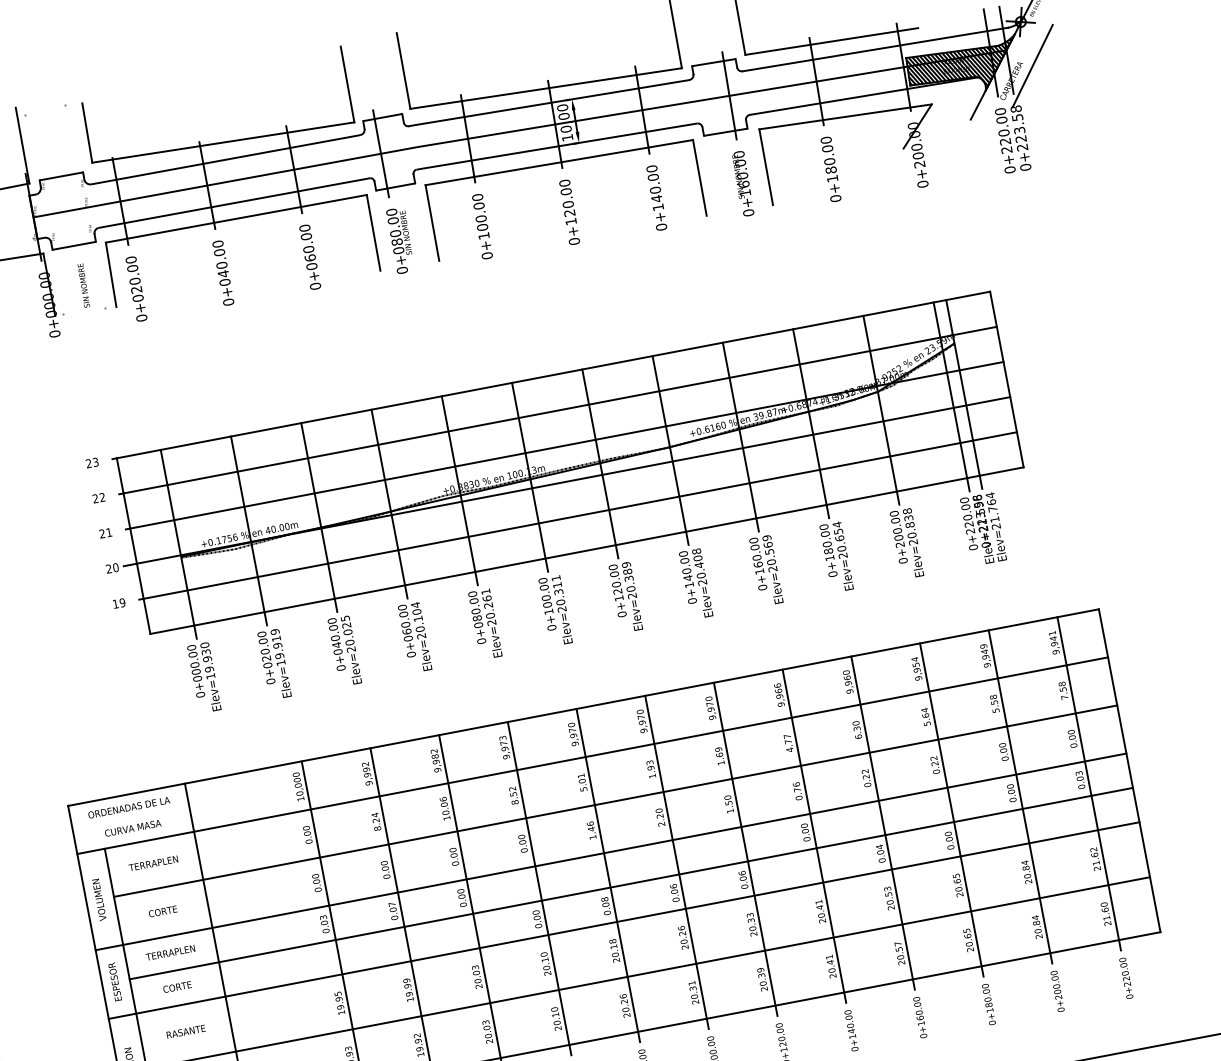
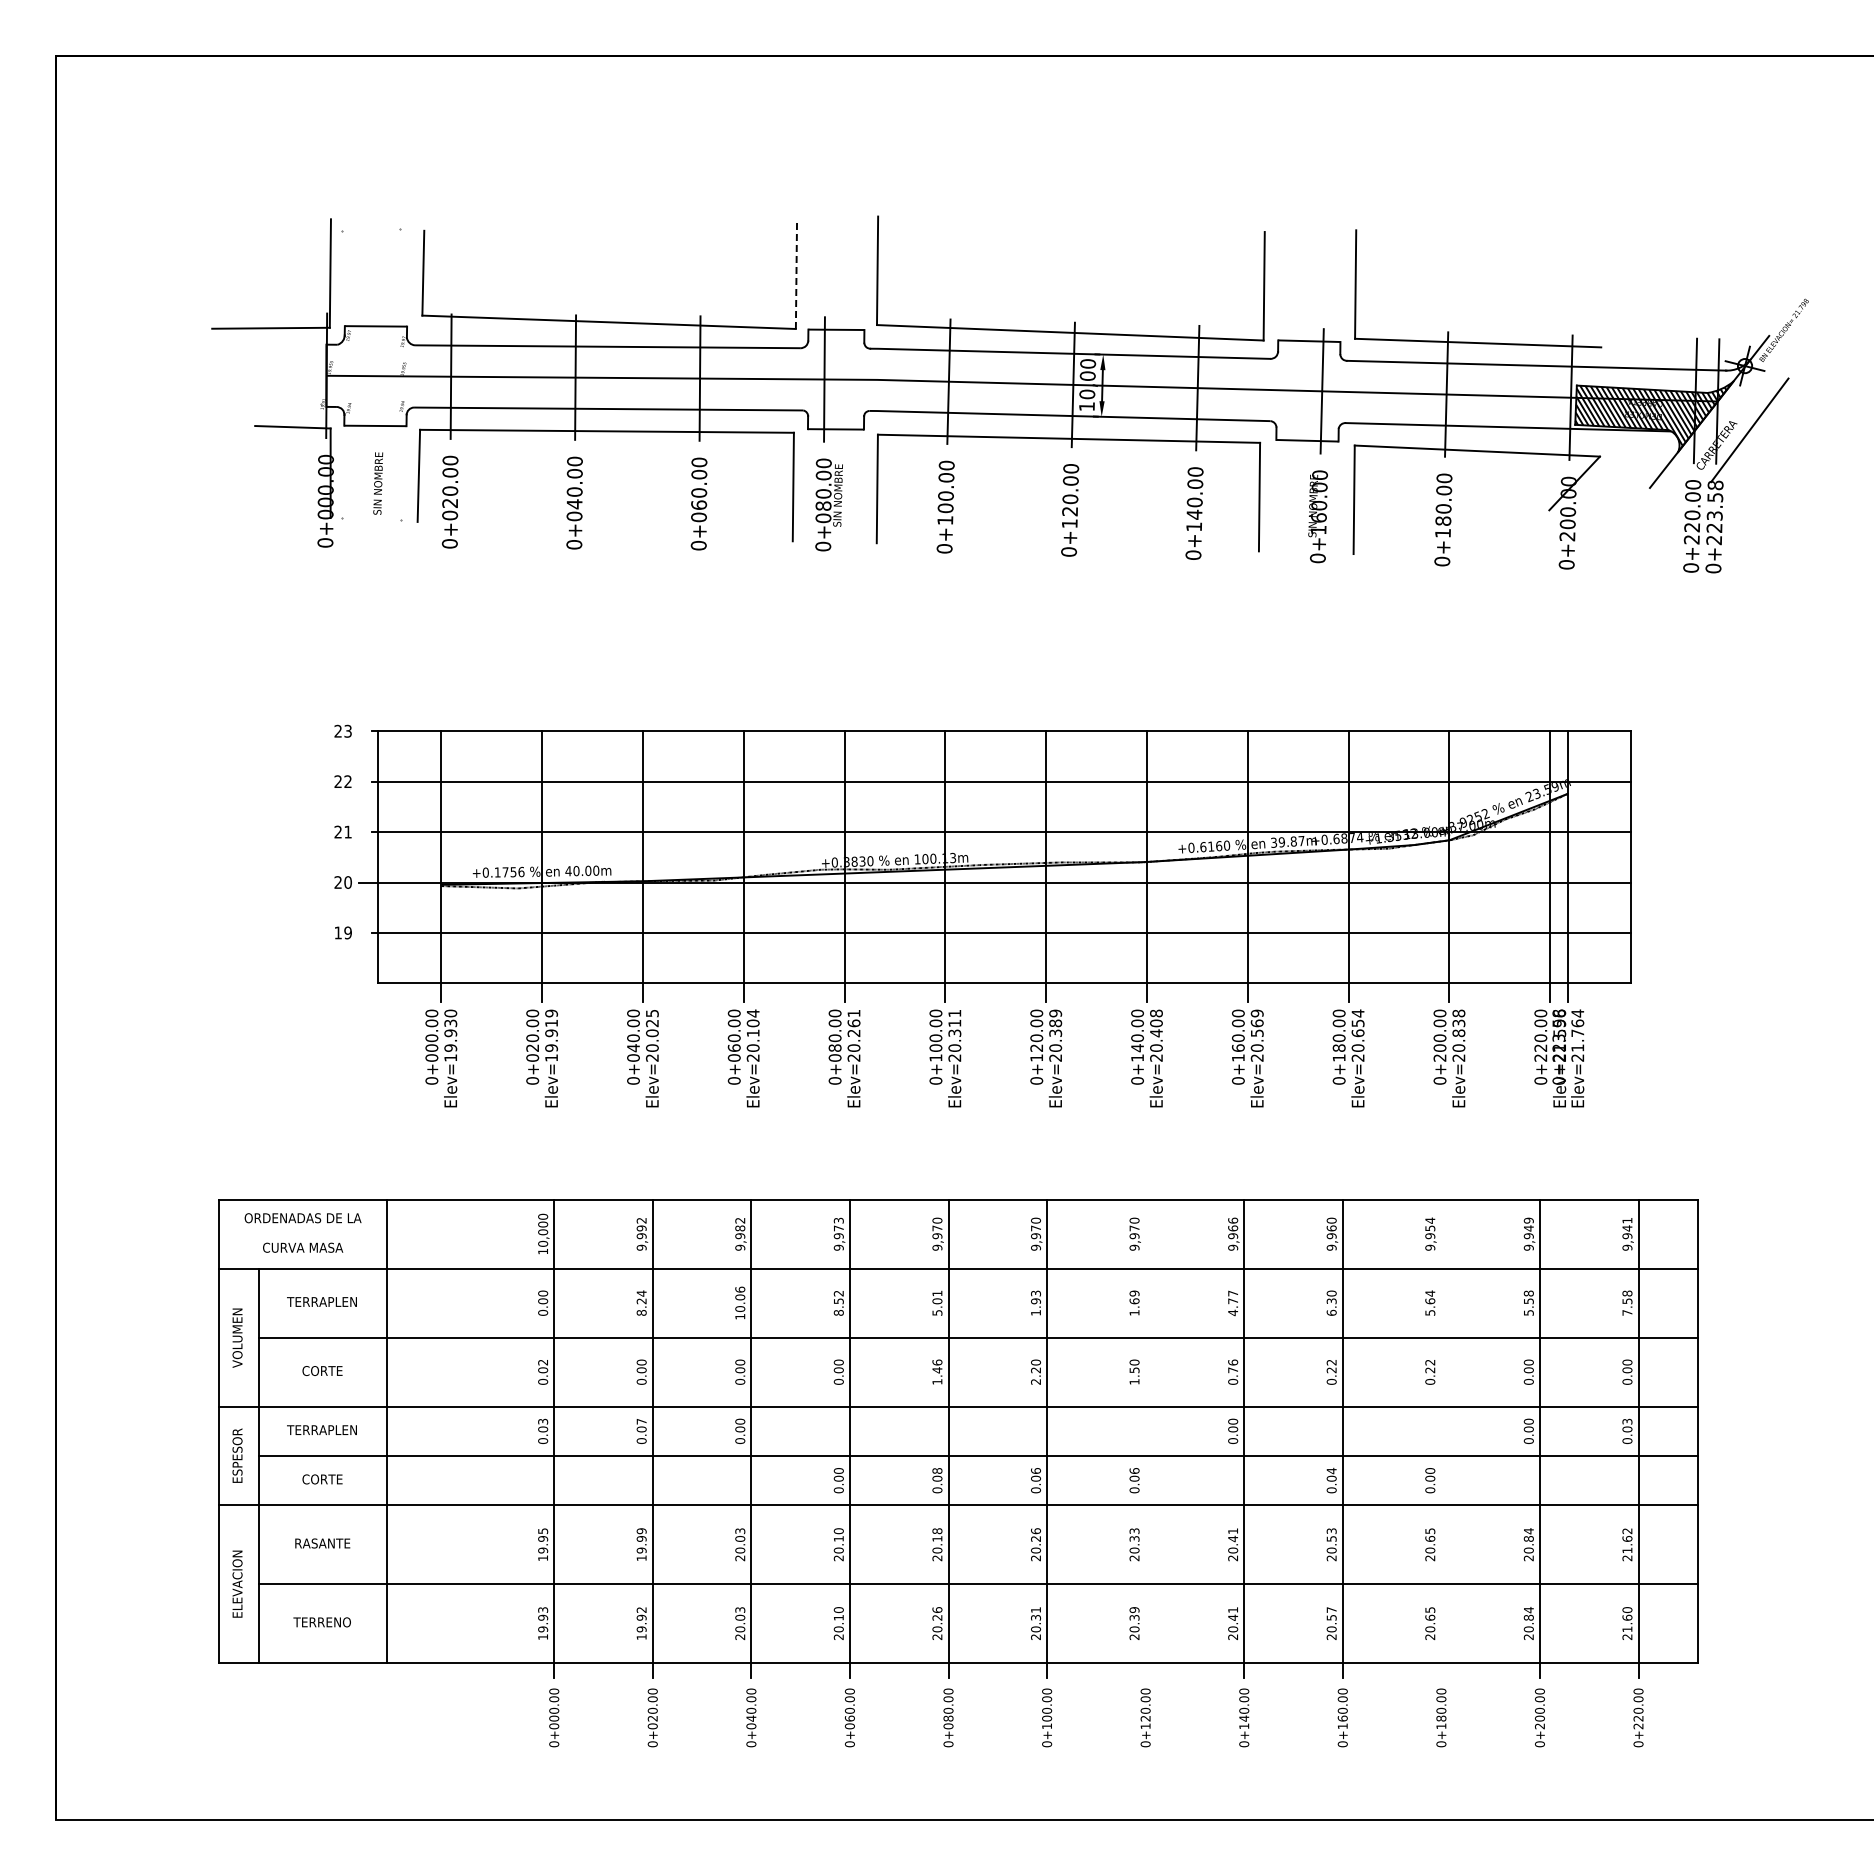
line: (347, 84) -> (796, 274), solid -> dashed
line: (951, 809) -> (1441, 1438), removed
line: (745, 849) -> (1145, 1438), removed
text: (315, 876) -> (543, 1362), 0.00 -> 0.02

